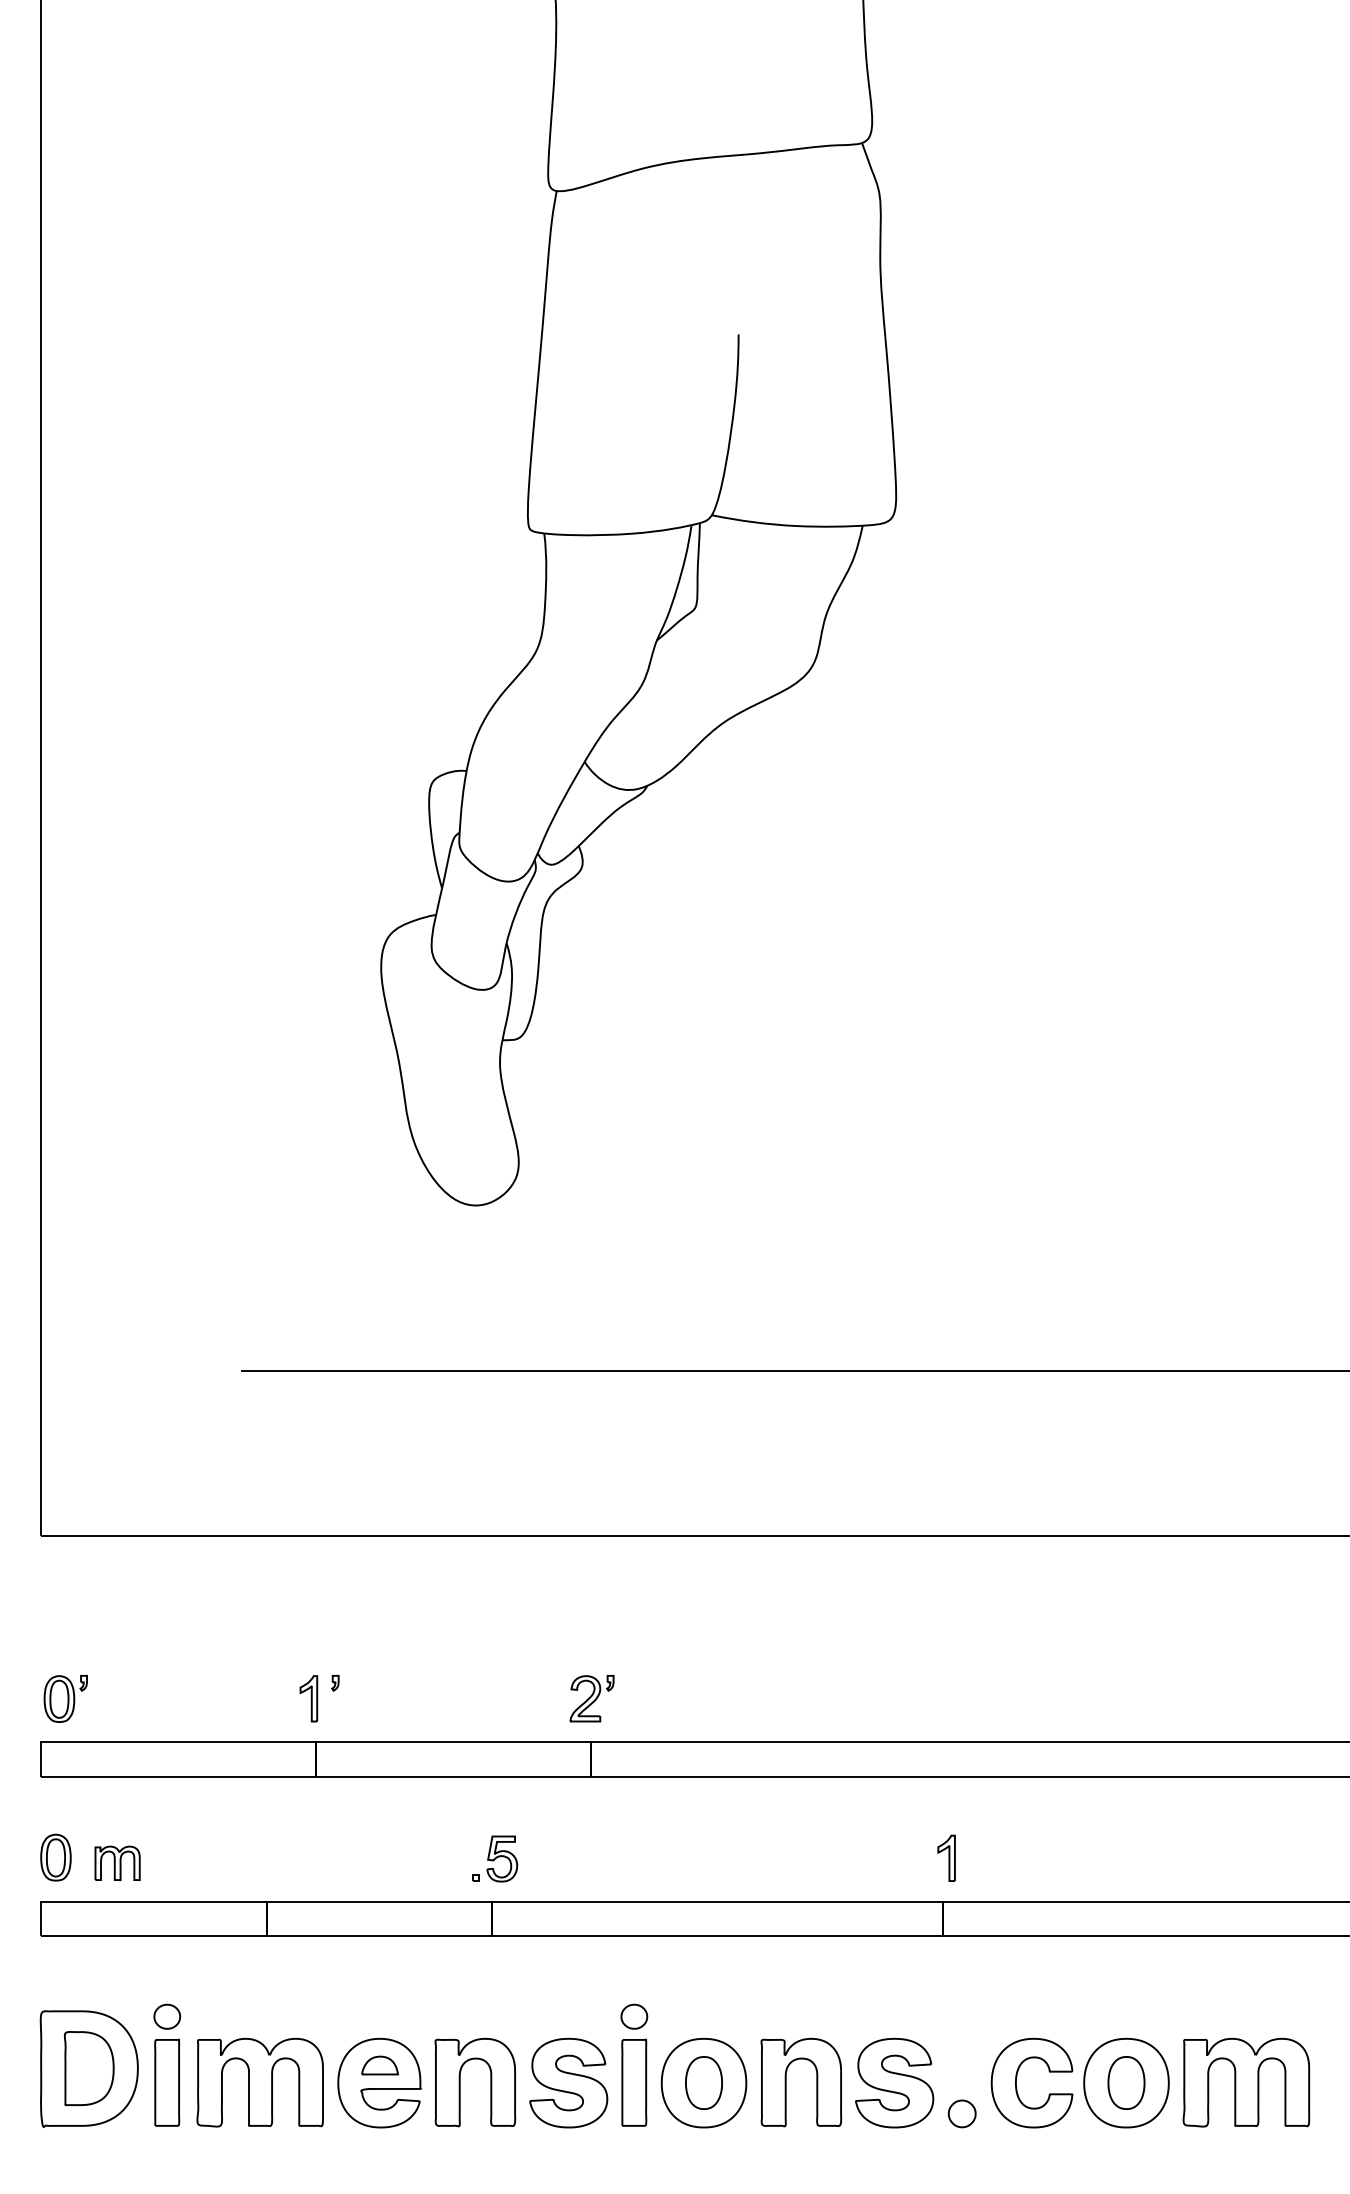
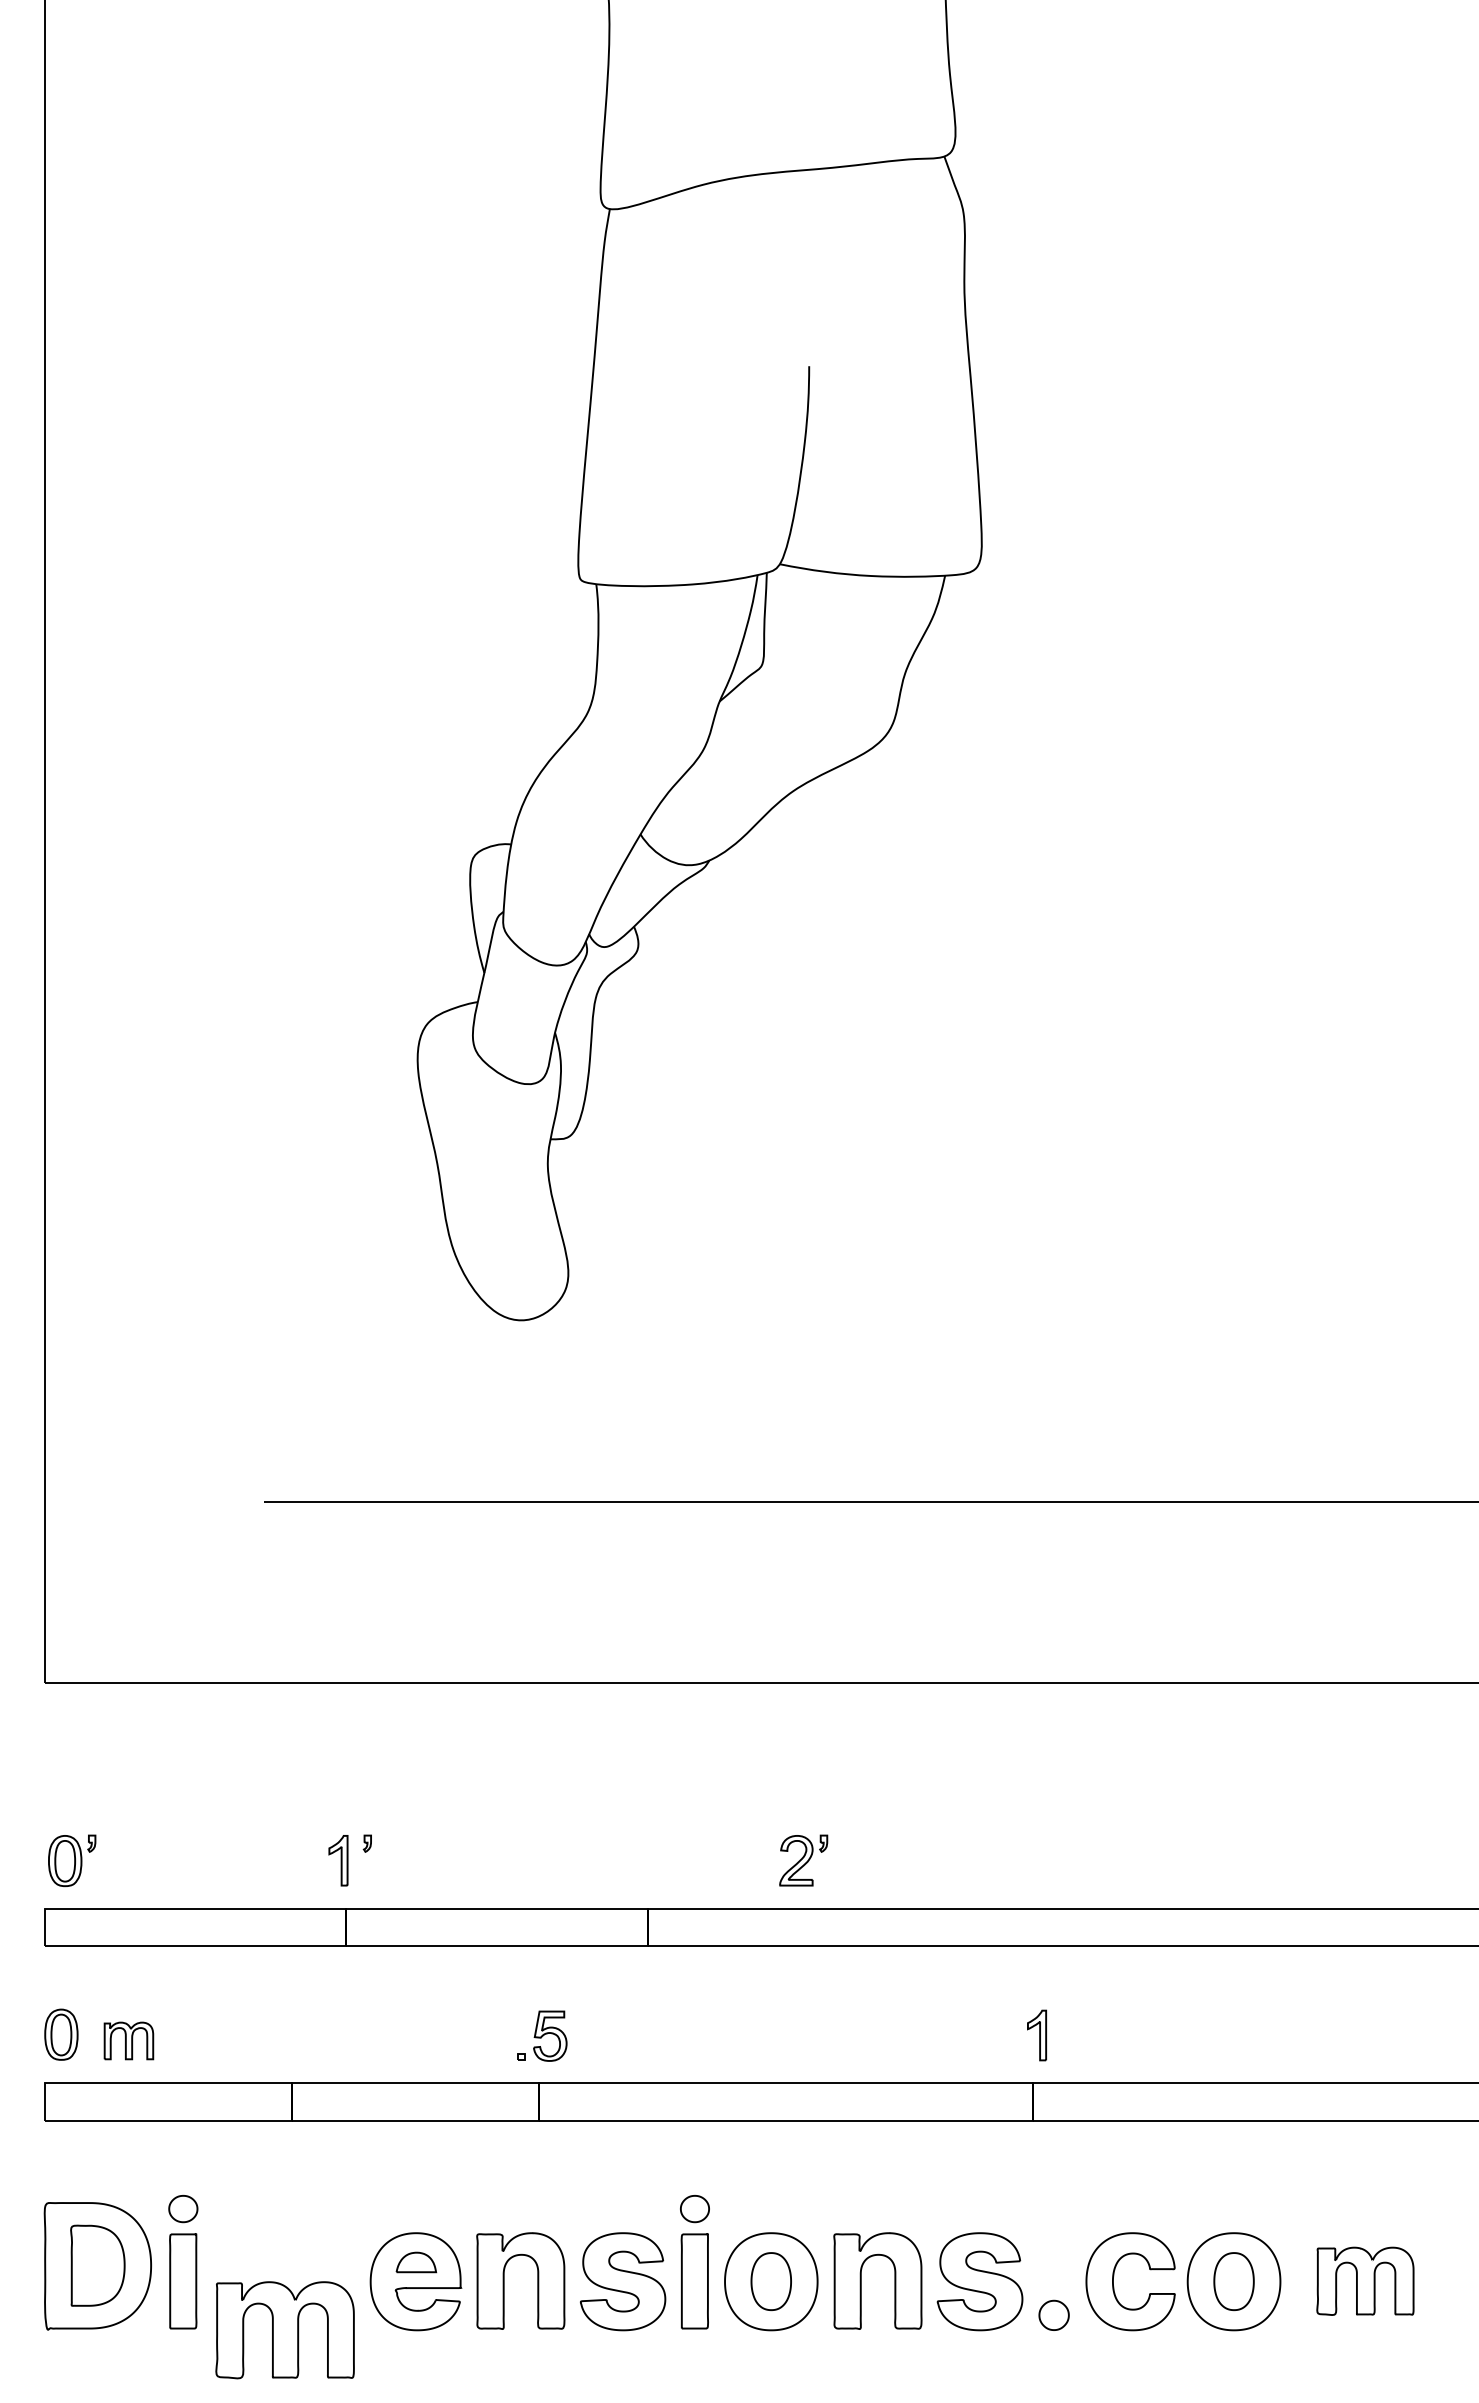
part: (591, 1698) -> (803, 1860), moved
part: (259, 2082) -> (284, 2330), moved
part: (1246, 2082) -> (1365, 2281), size x0.7

